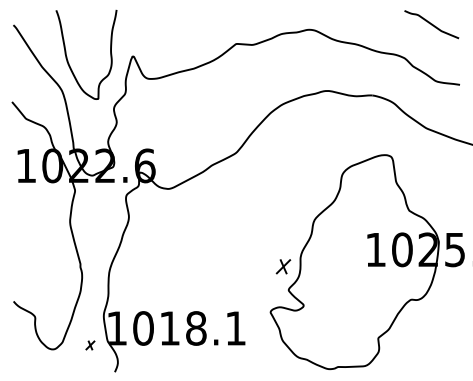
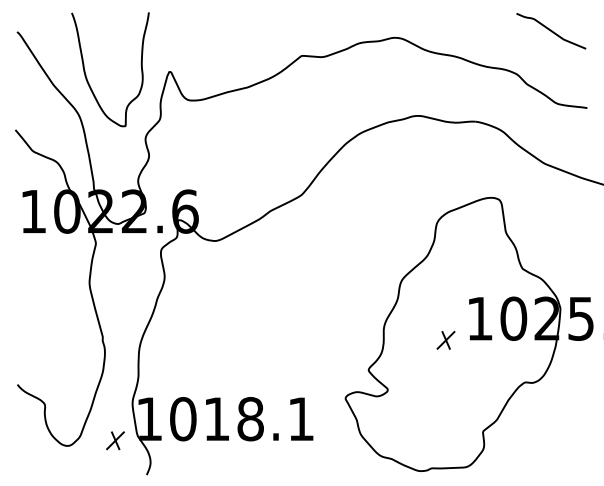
part: (283, 266) -> (445, 339), moved
part: (90, 345) -> (115, 440), size x1.67

